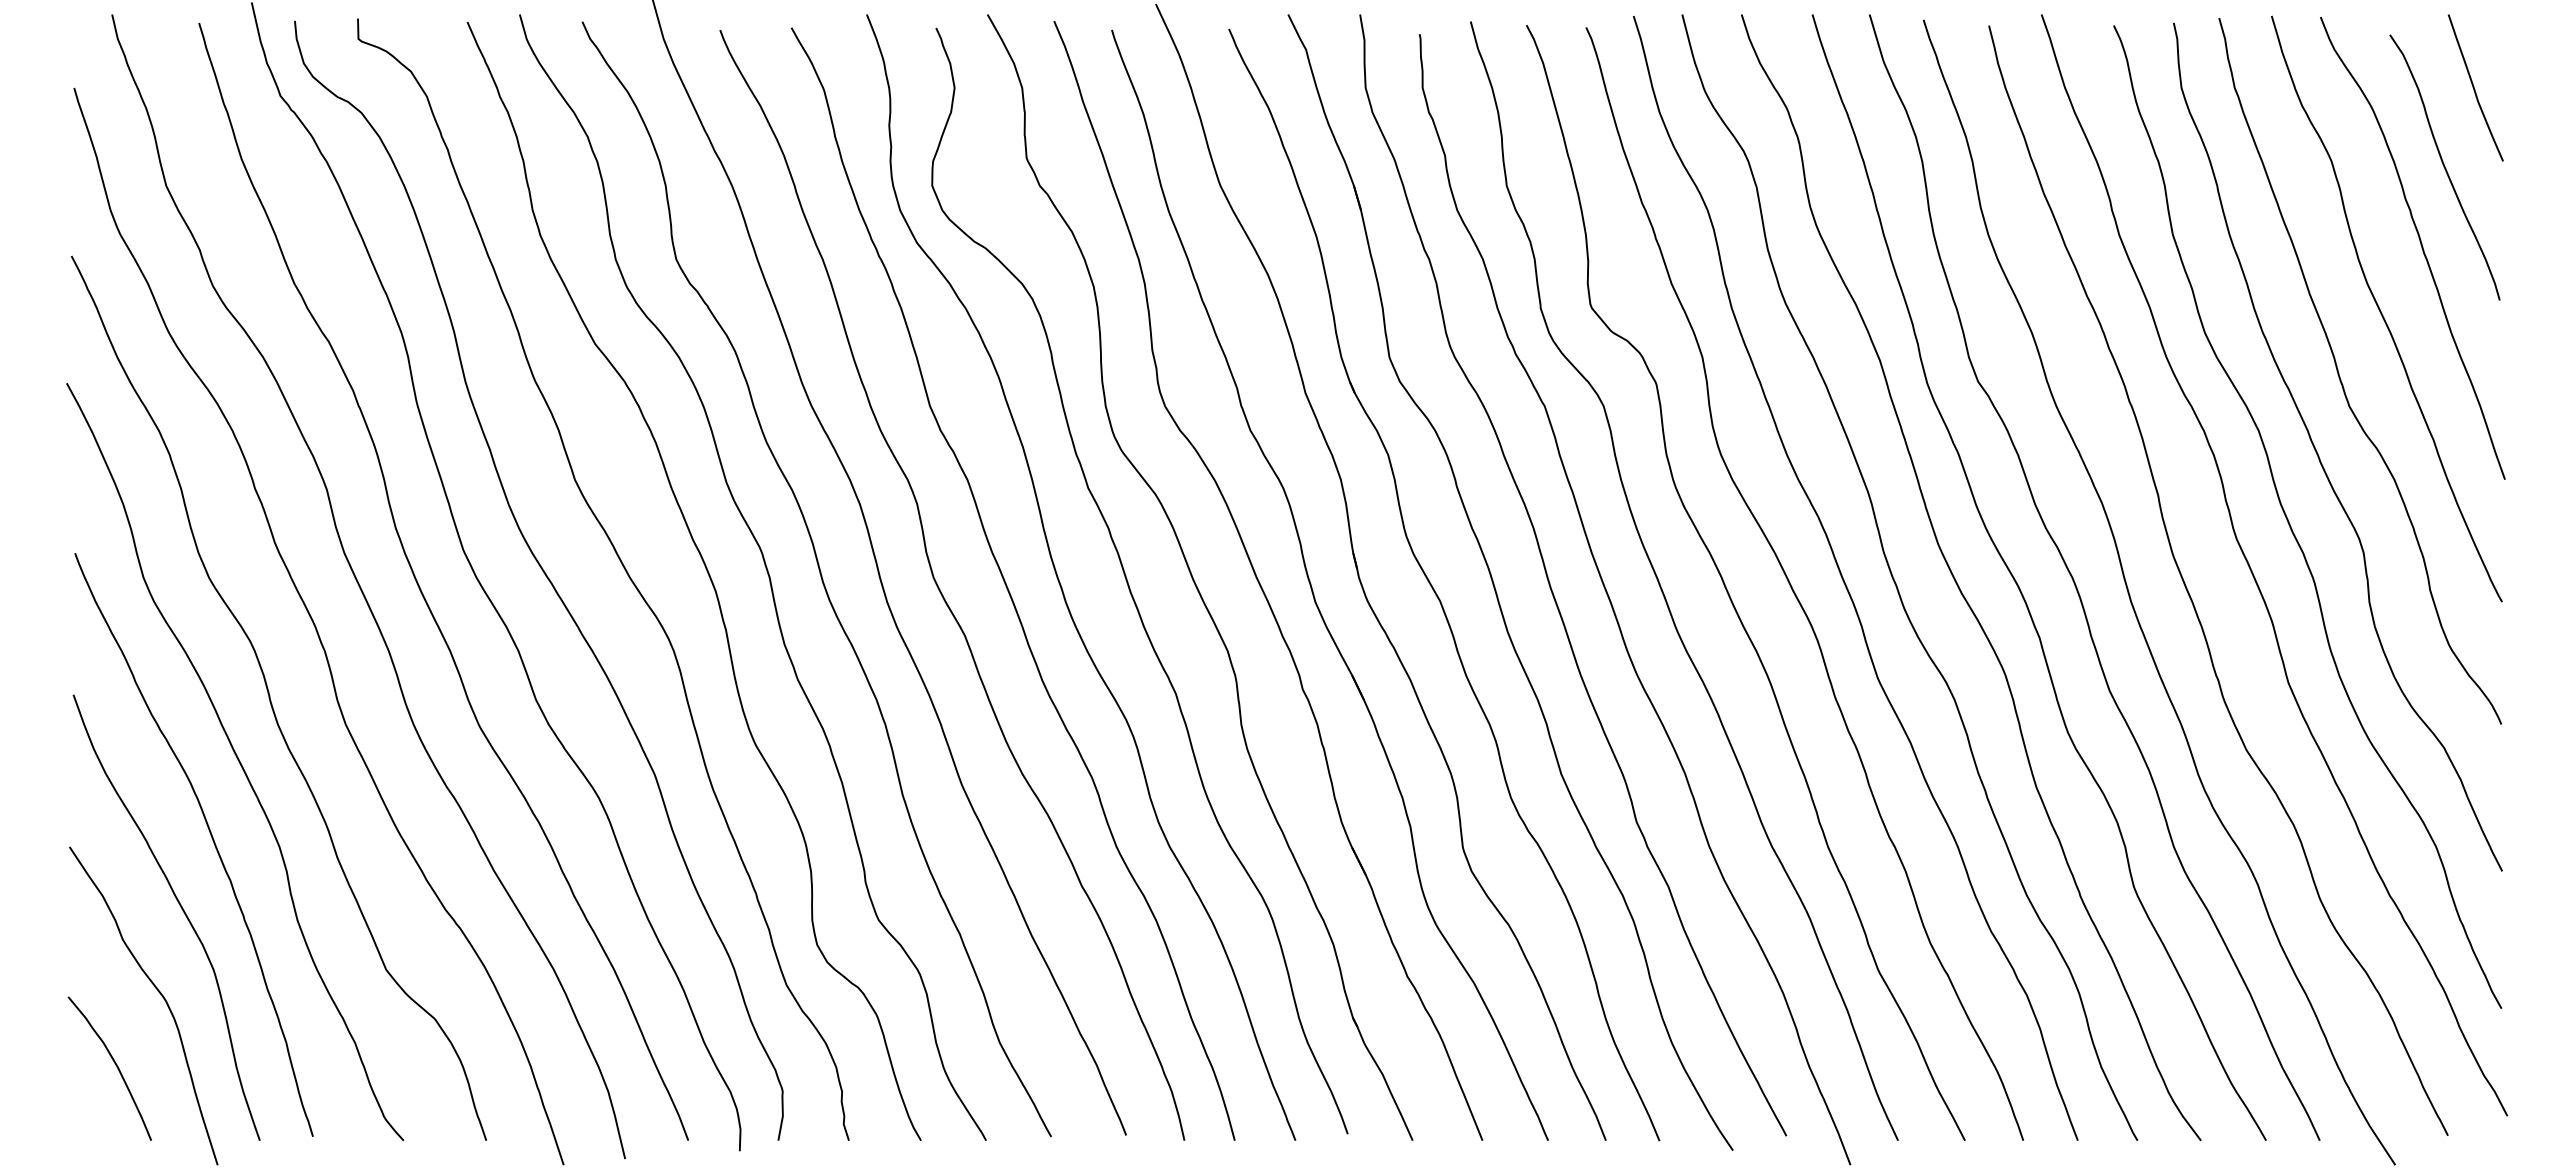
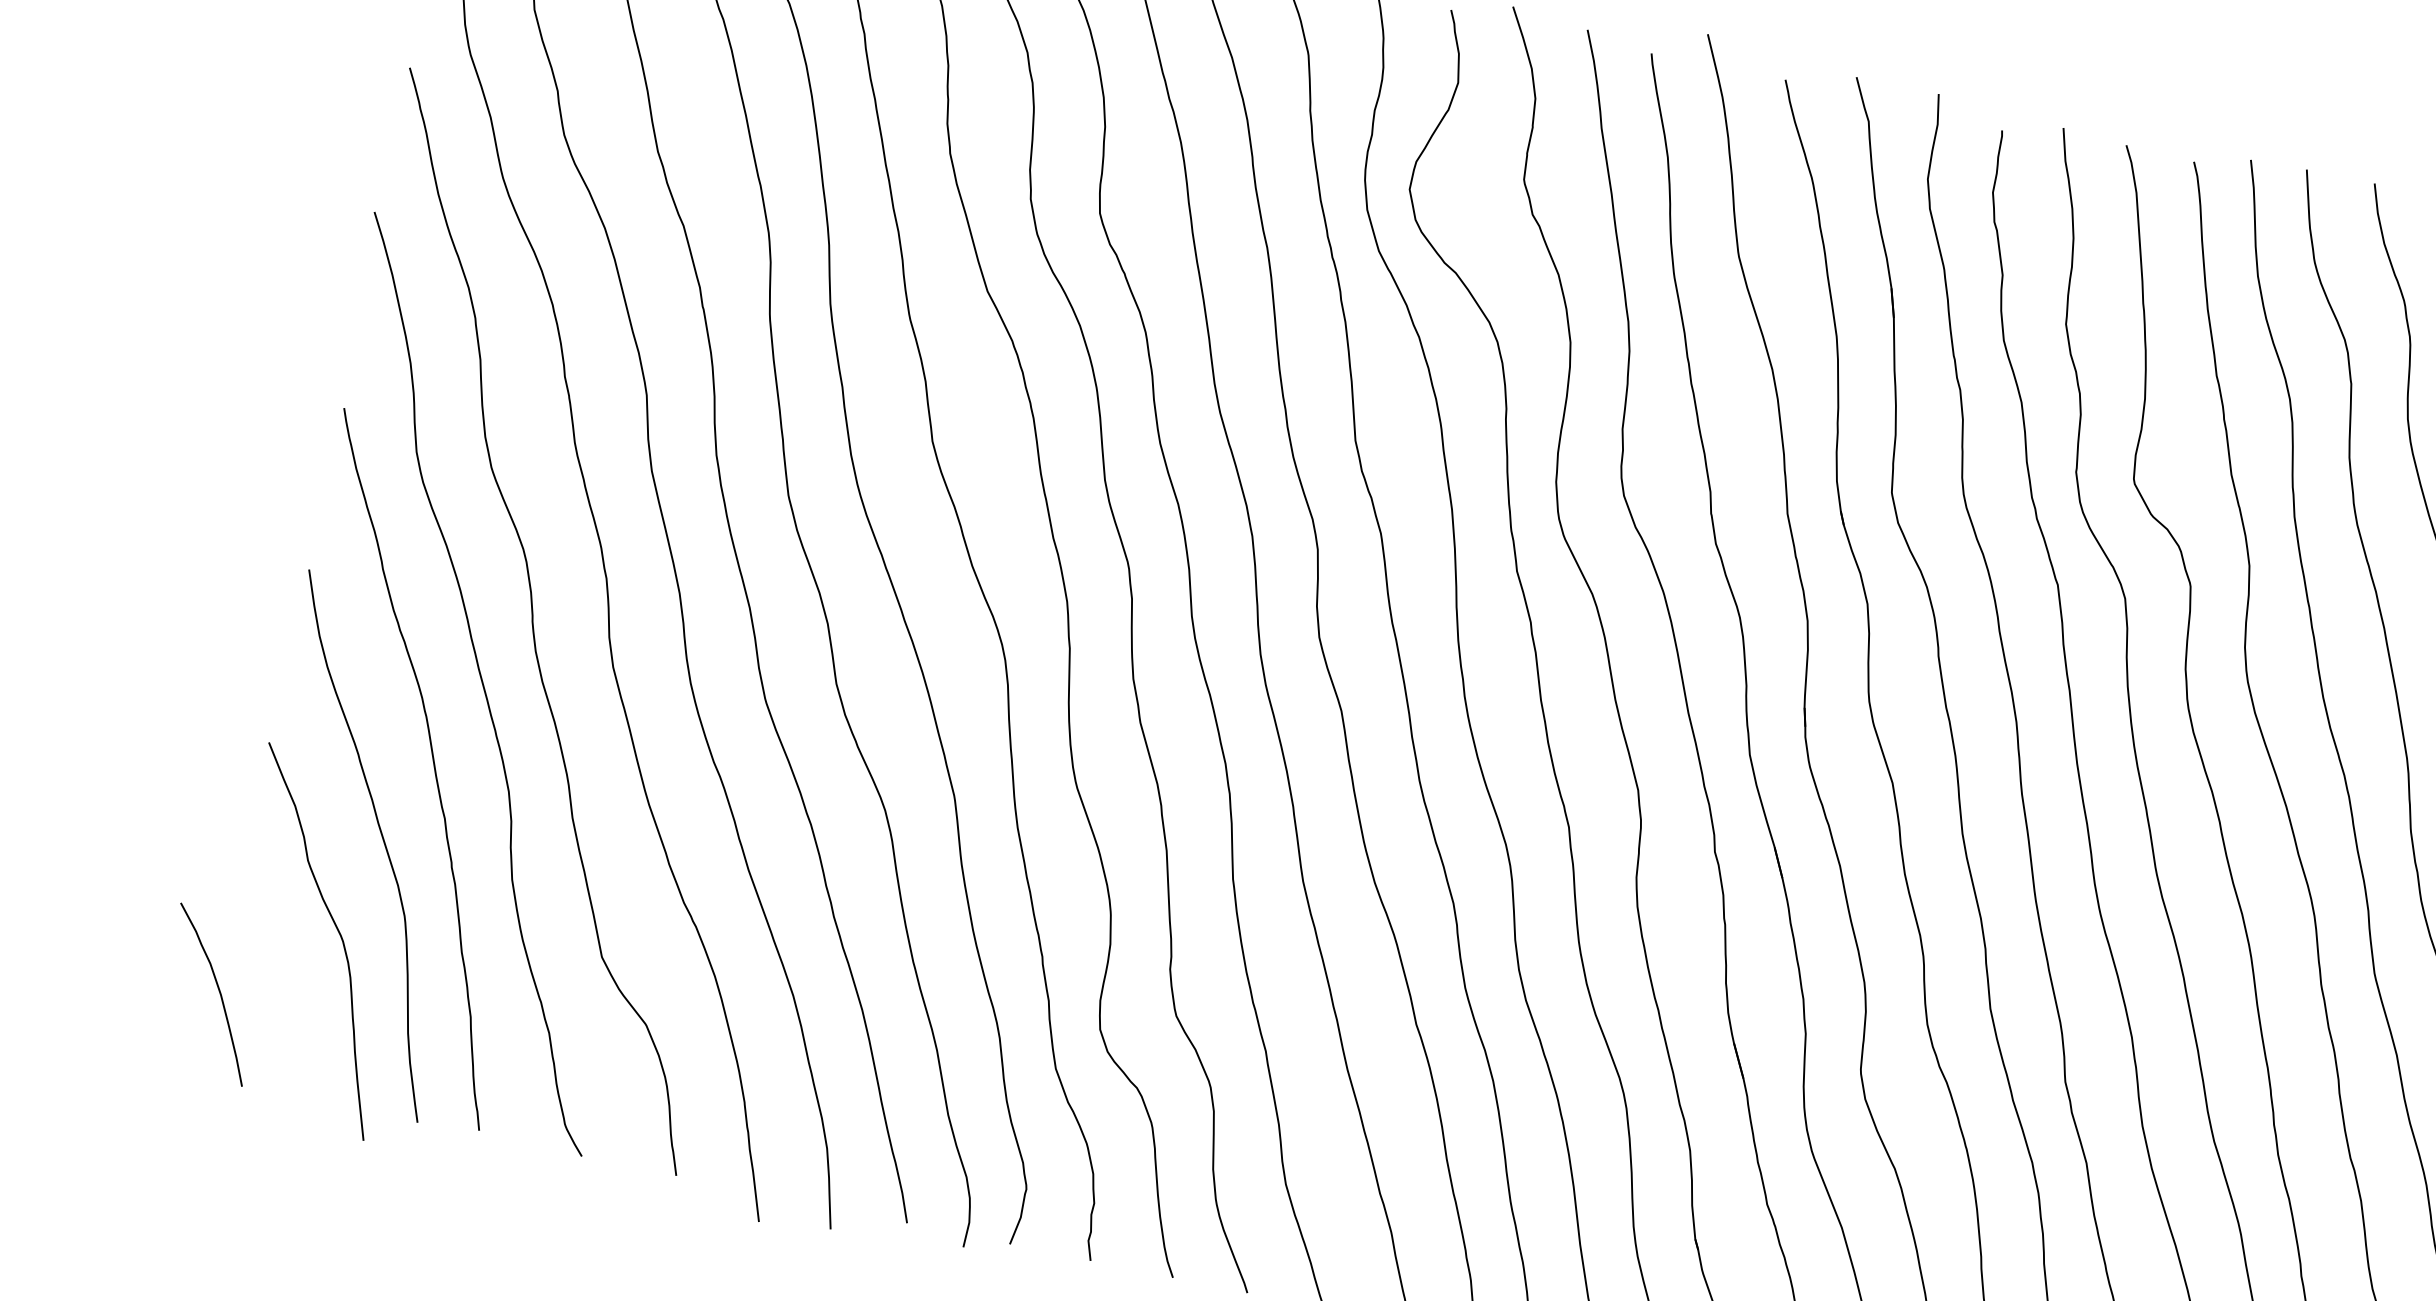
curve: (115, 1065) -> (218, 992), moved

